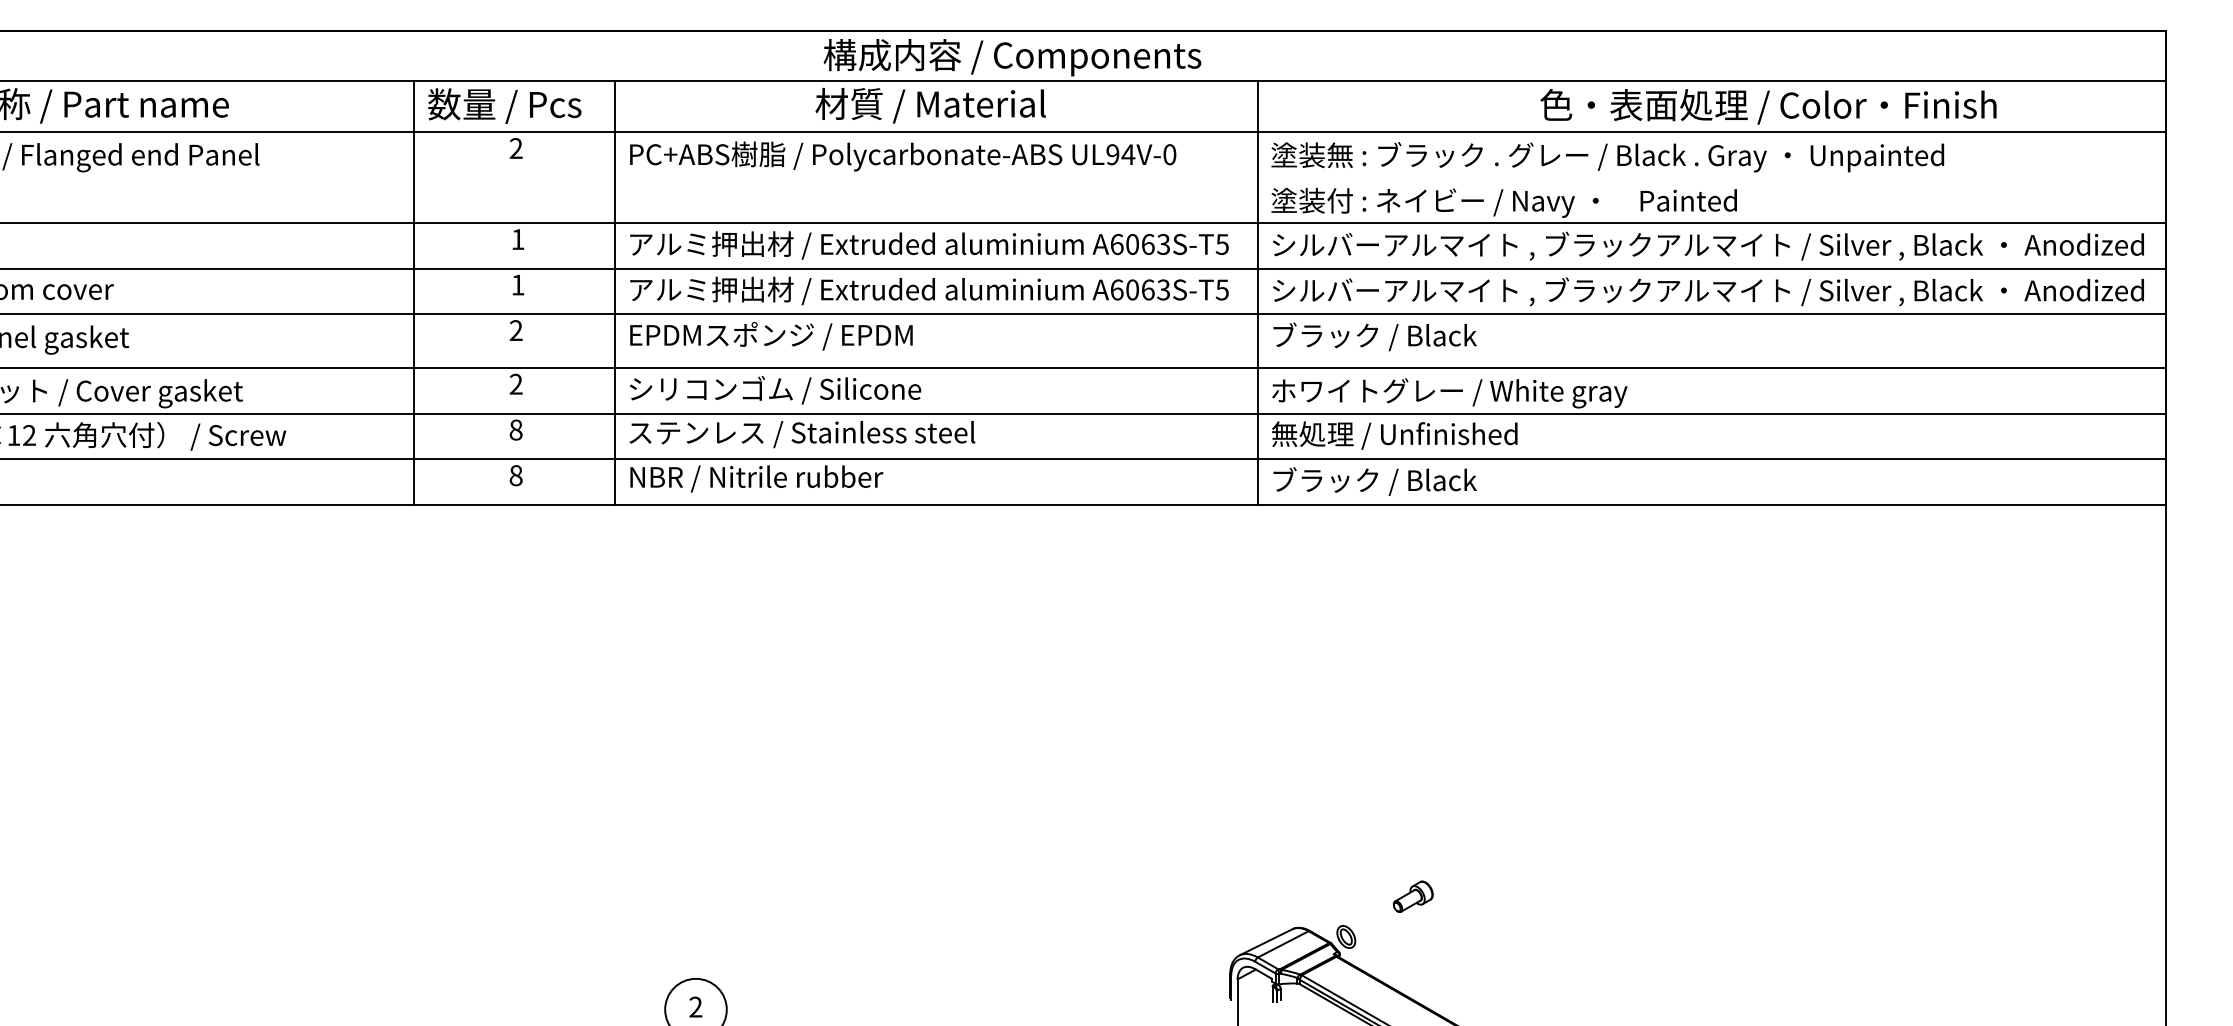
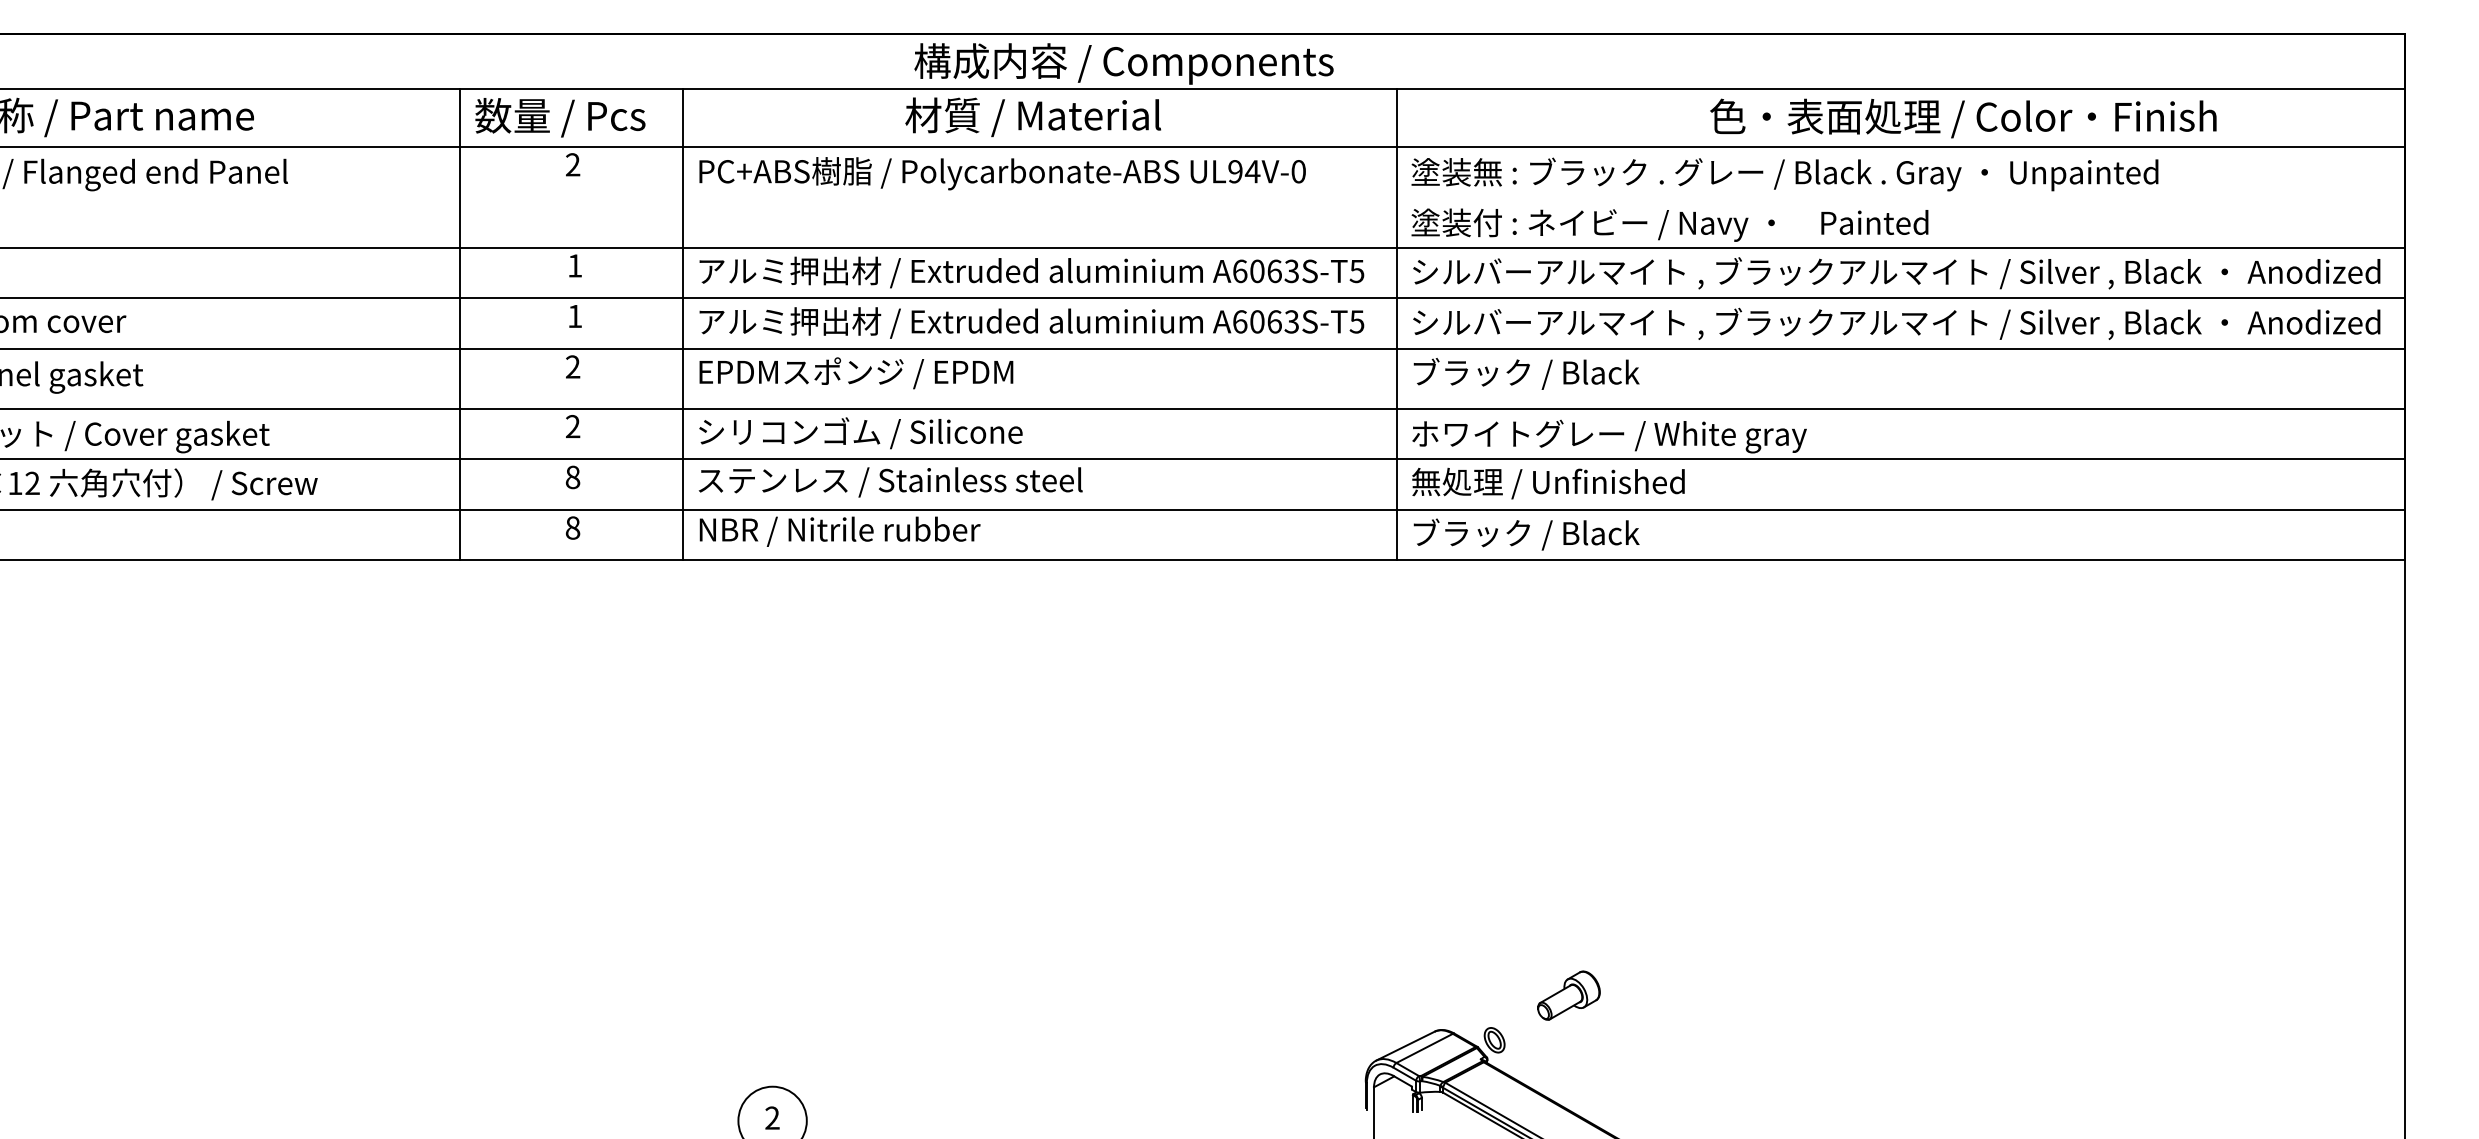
part: (1412, 896) -> (1568, 995), size x1.43

